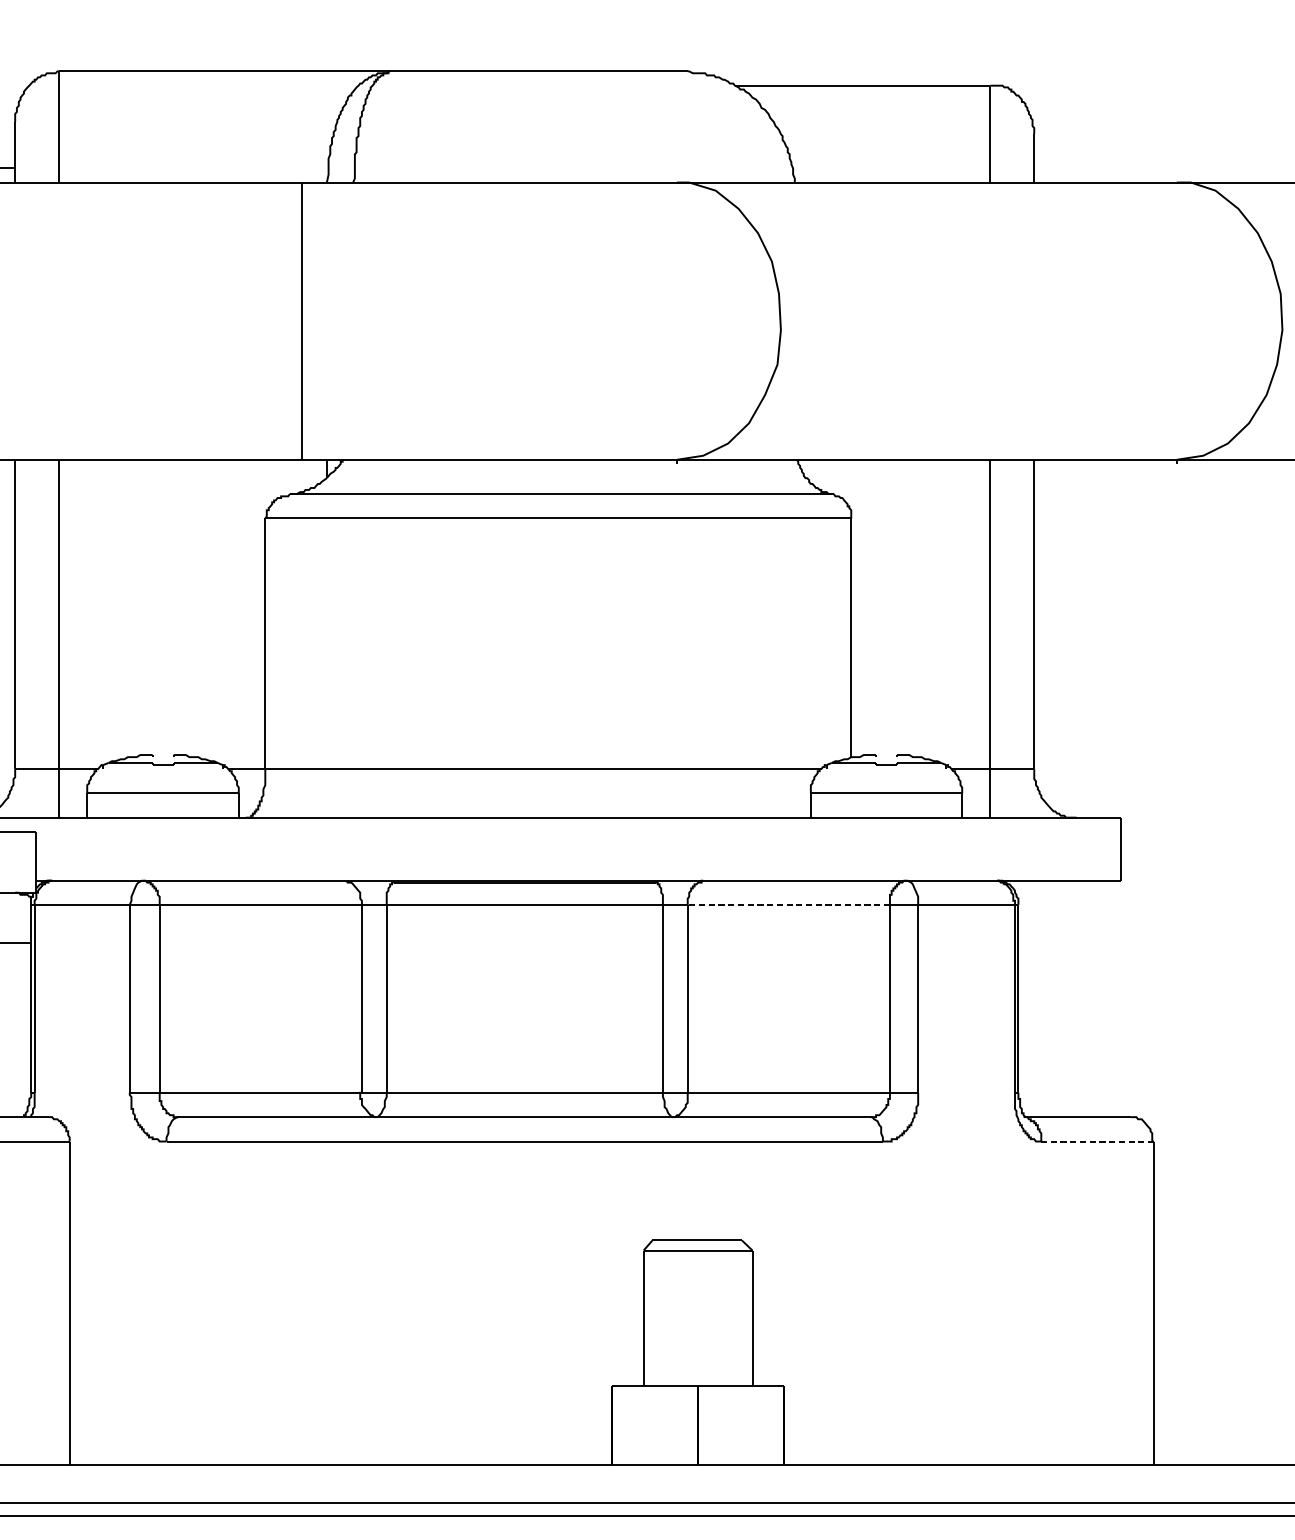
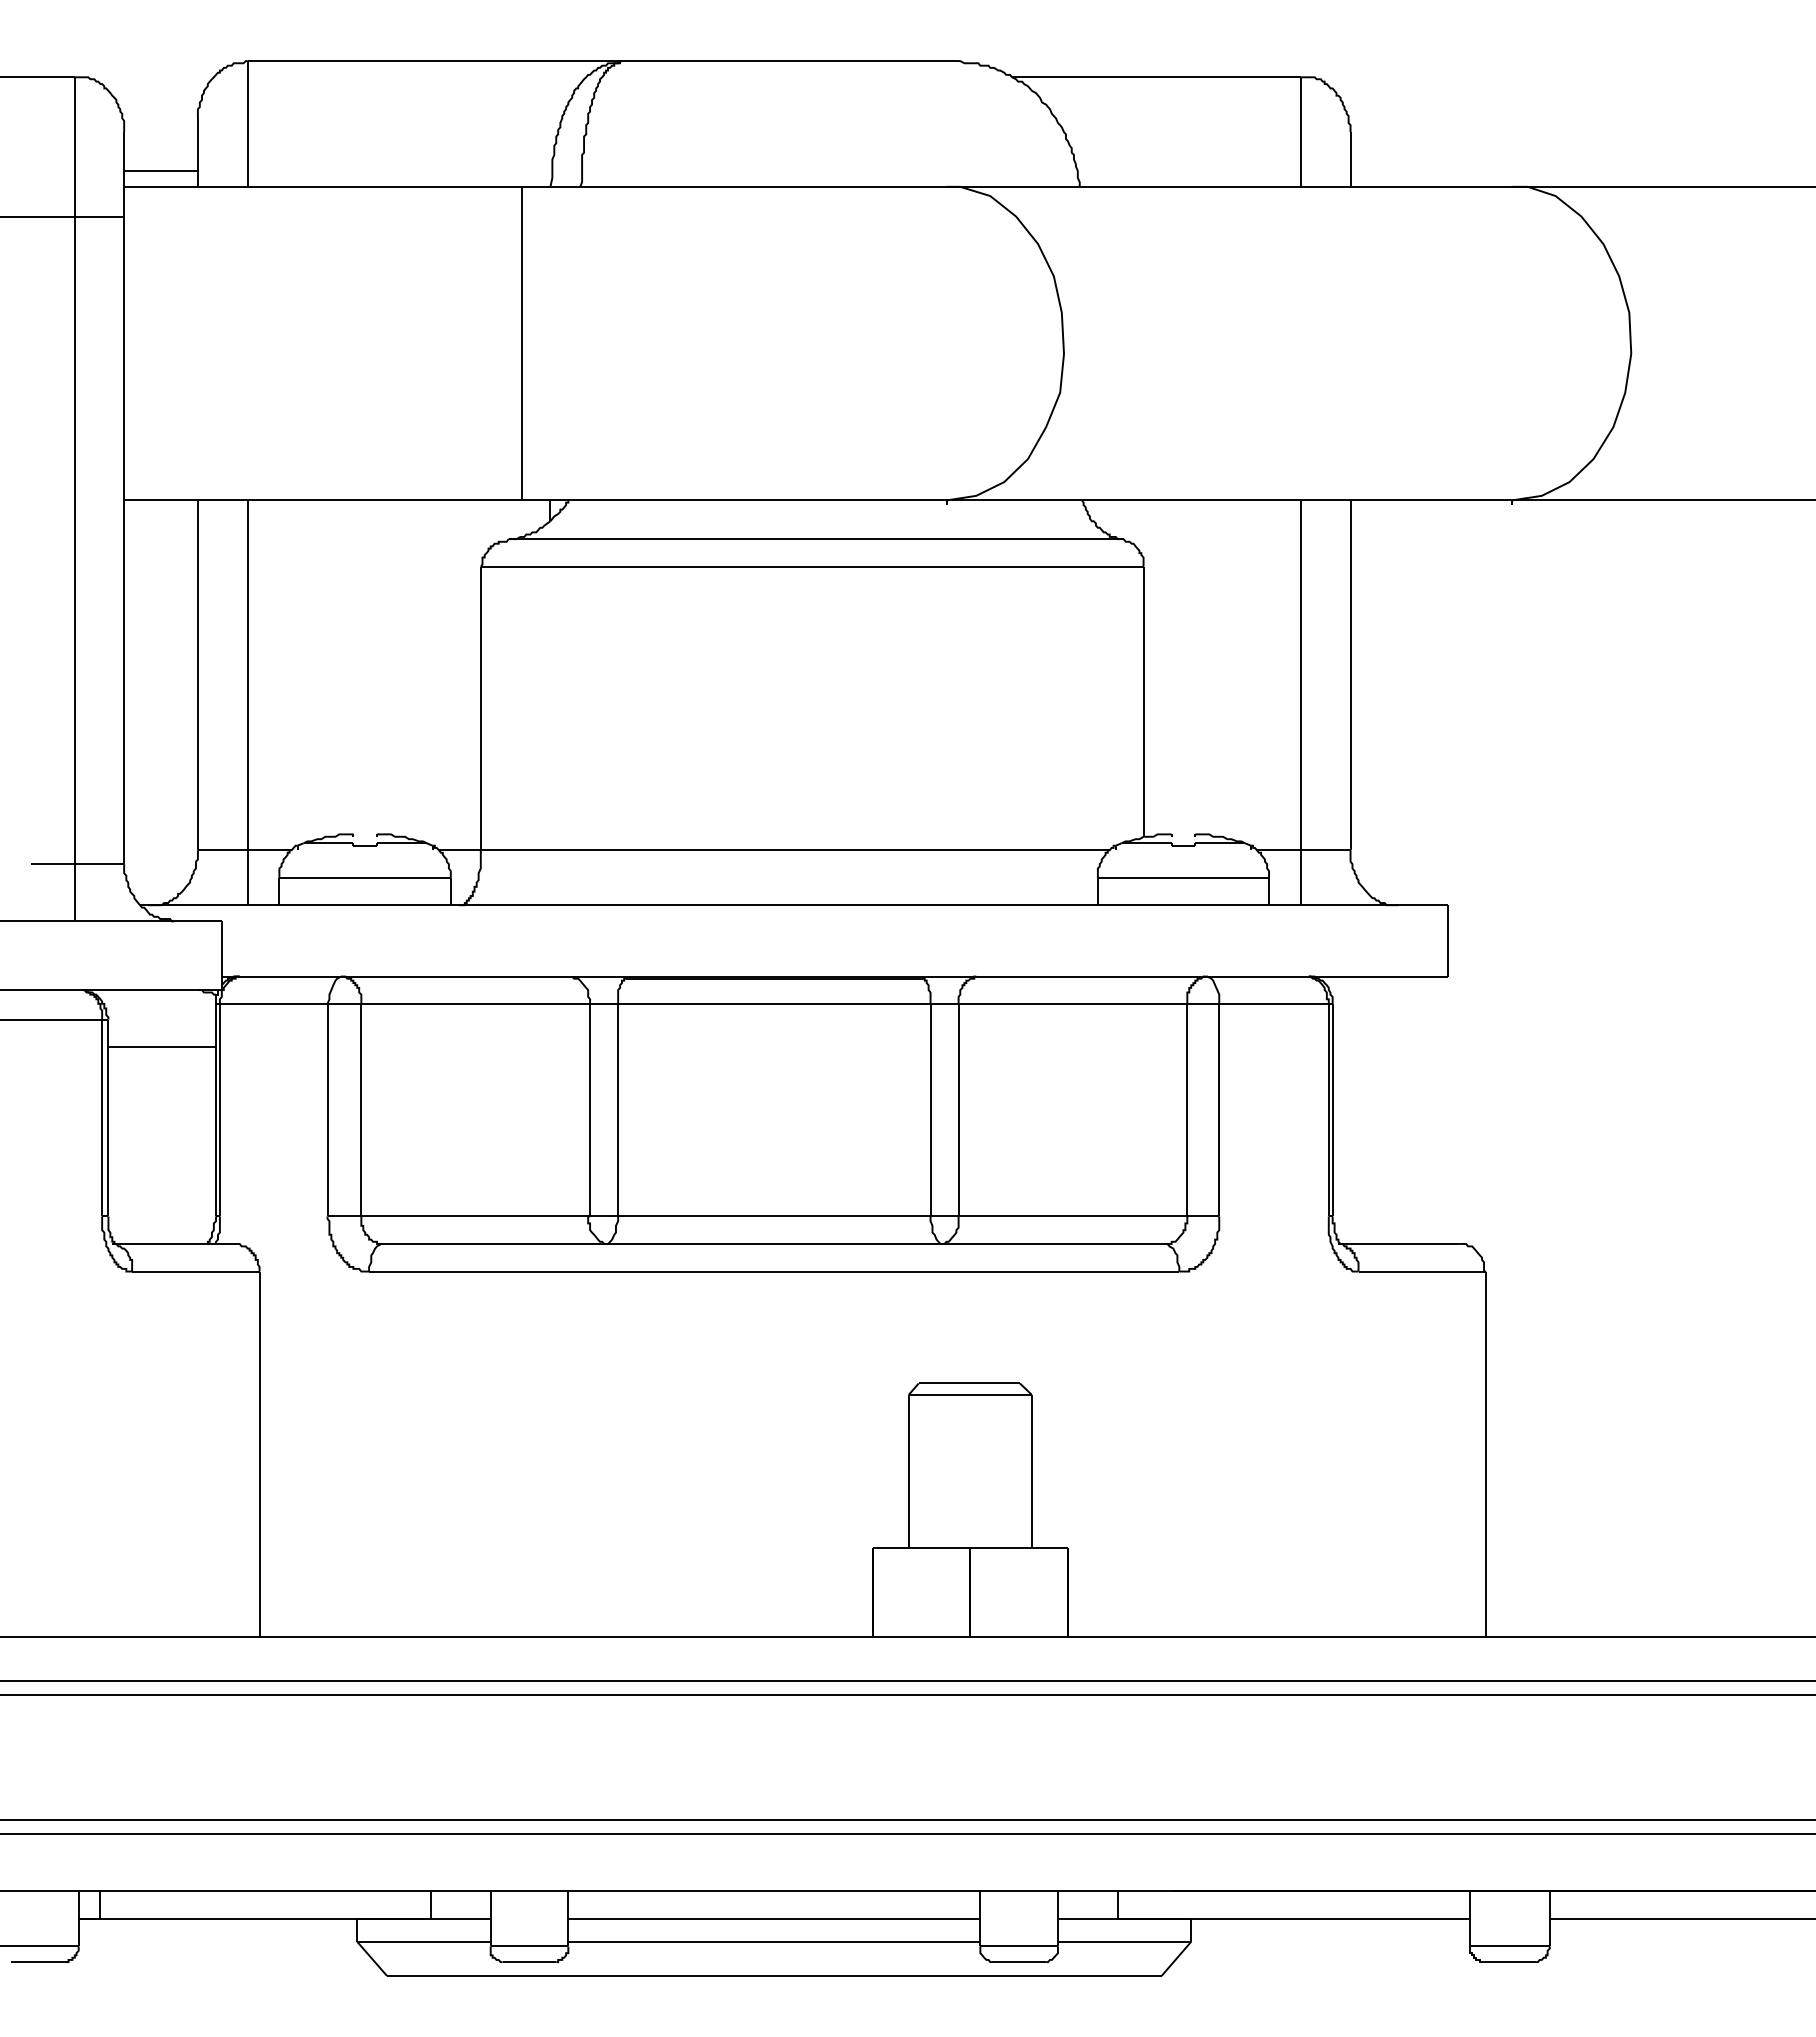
line: (788, 904) -> (1072, 1003), dashed -> solid
line: (1097, 1141) -> (1422, 1271), dashed -> solid

